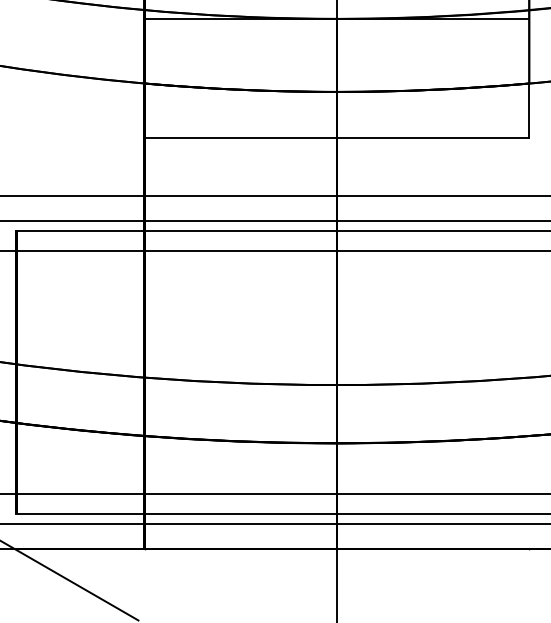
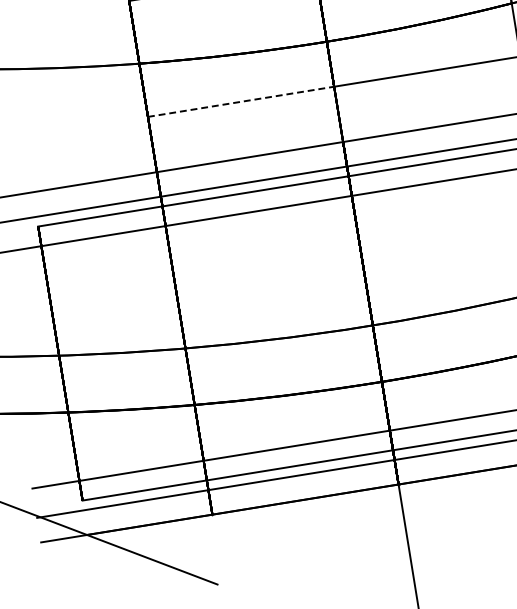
line: (241, 138) -> (241, 101), solid -> dashed

